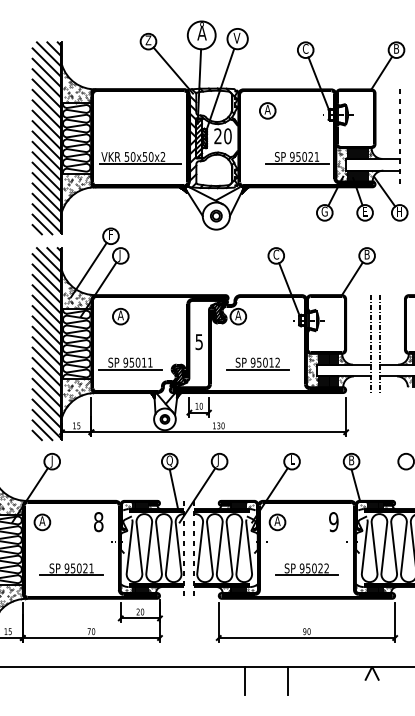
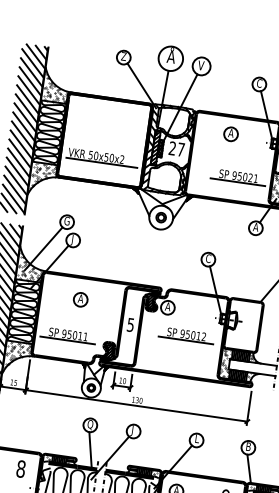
part: (267, 110) -> (230, 133), moved
text: (227, 136) -> (180, 149), 20 -> 27
text: (324, 211) -> (255, 227), G -> A
text: (110, 235) -> (66, 221), F -> G
part: (120, 316) -> (80, 299), moved
part: (257, 363) -> (186, 335), moved

